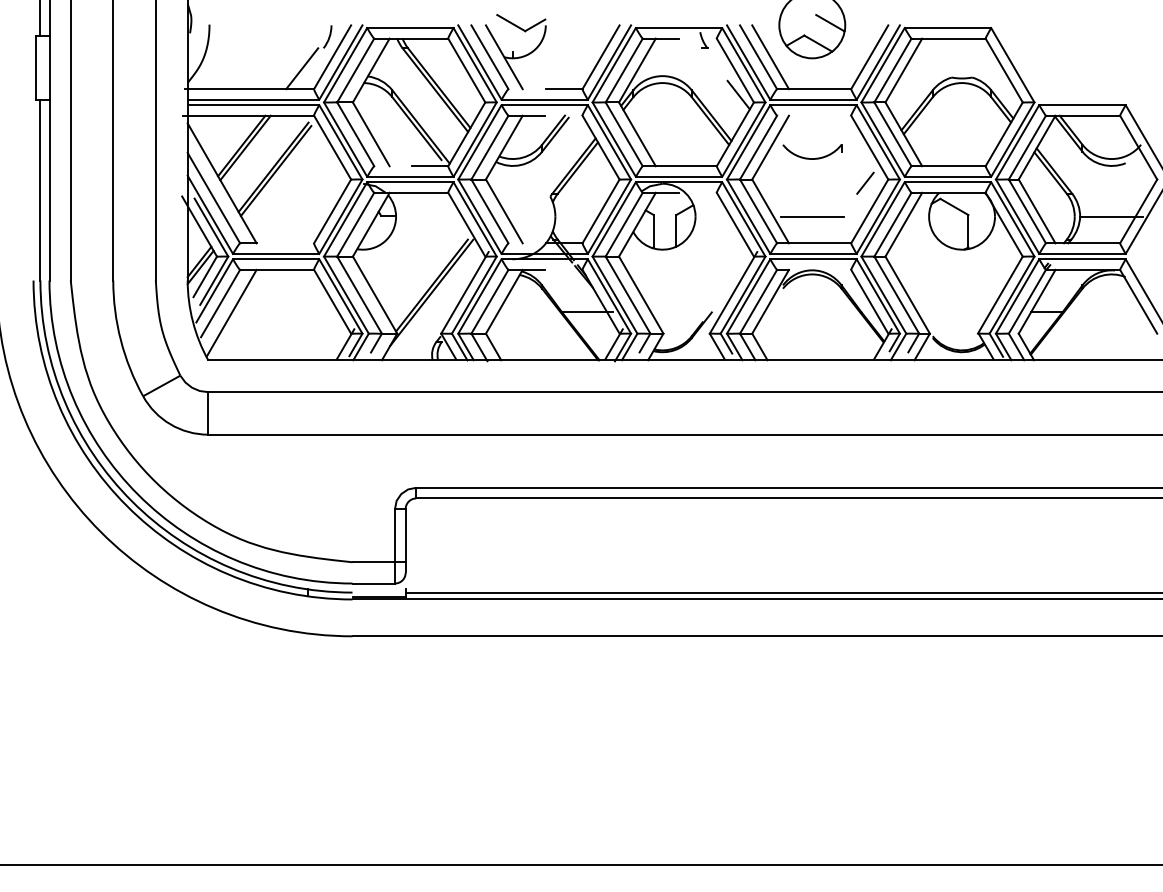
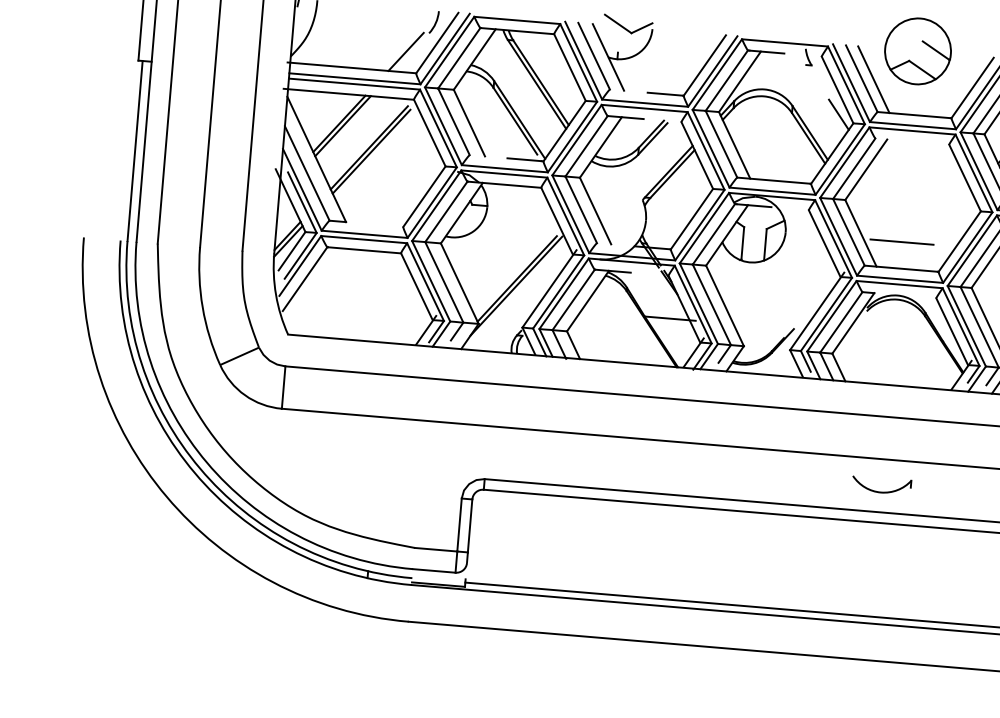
part: (812, 158) -> (881, 492), moved
line: (865, 182) -> (957, 212), removed
line: (231, 312) -> (315, 288), removed

